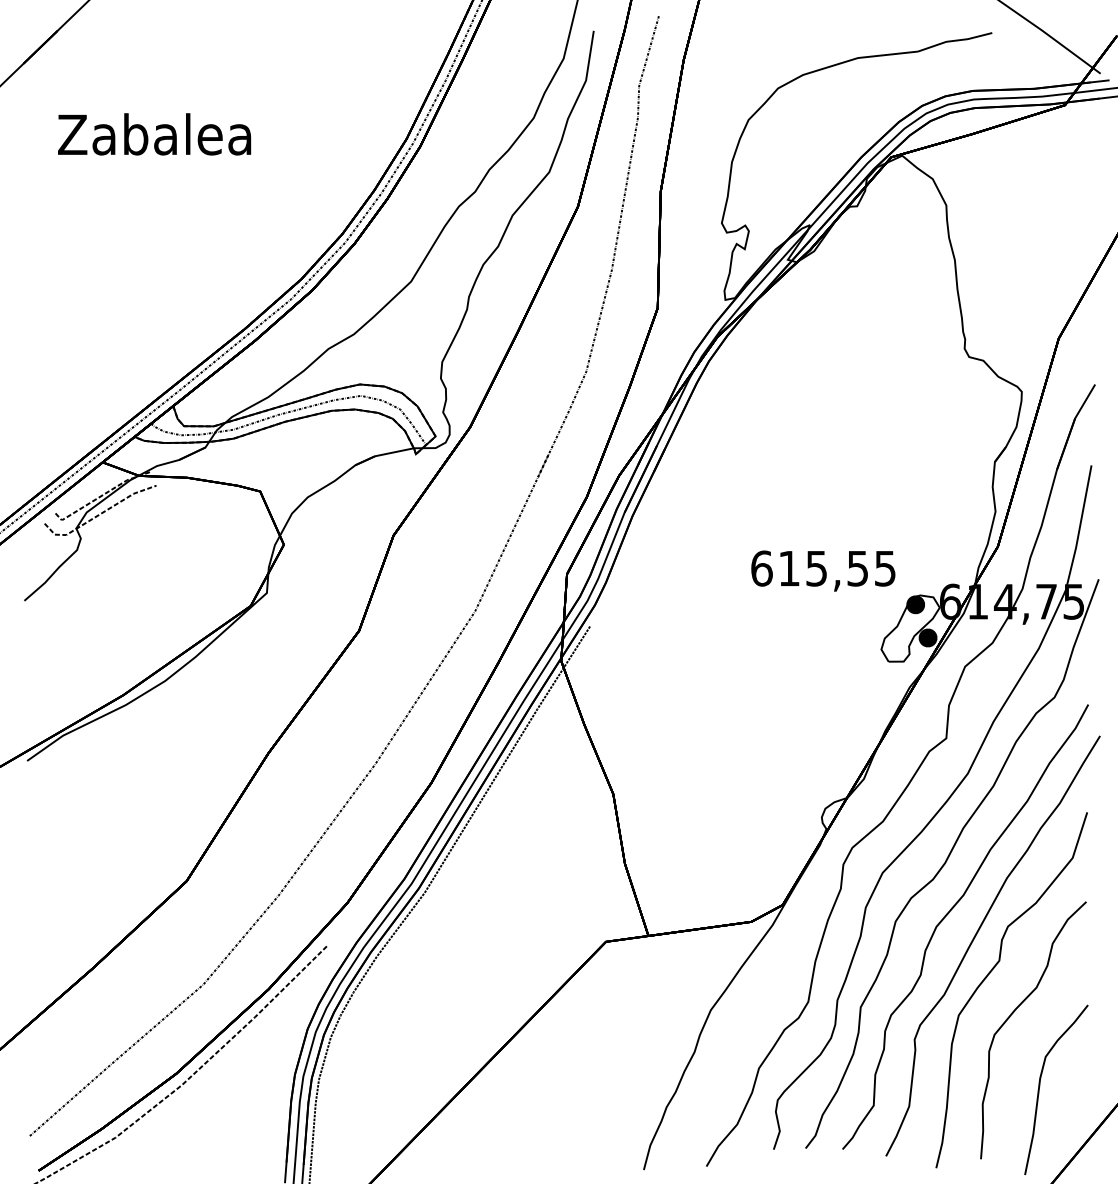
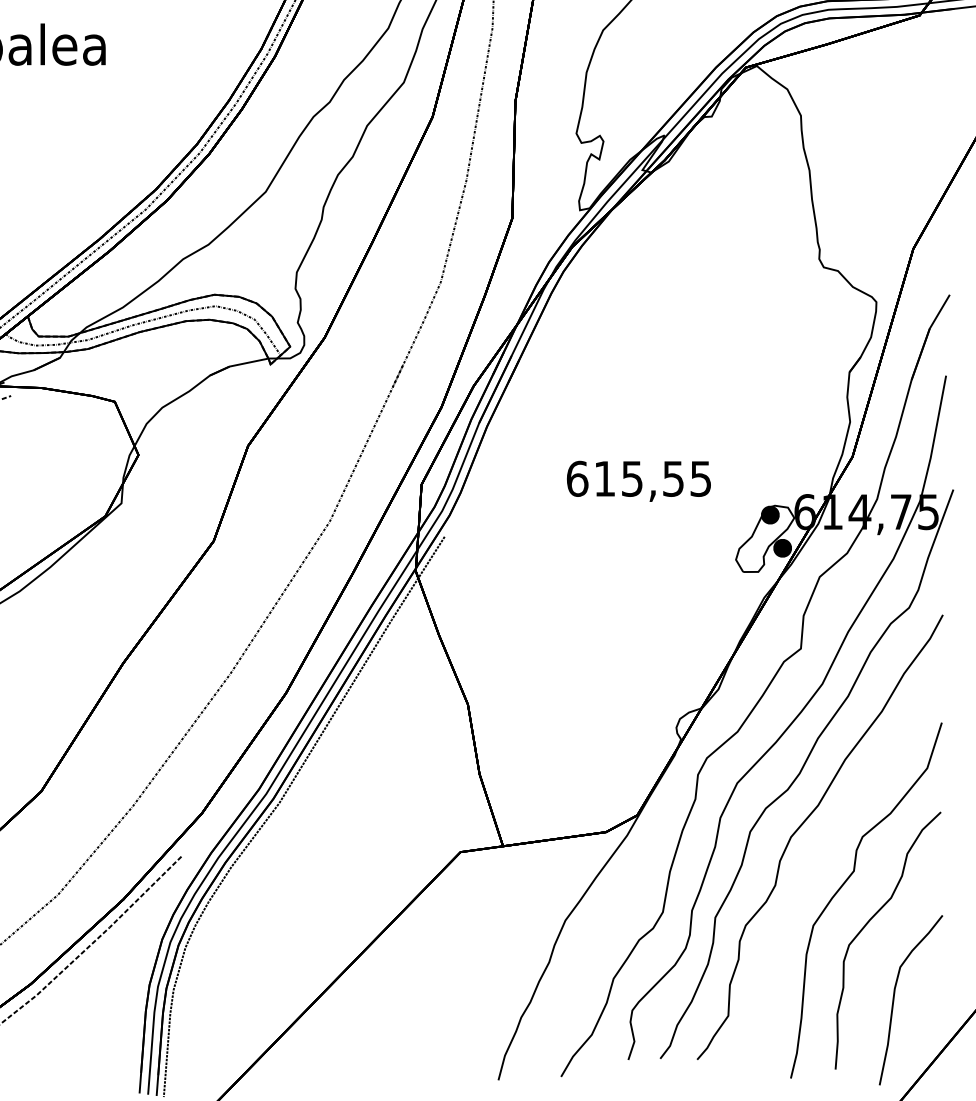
text: (823, 570) -> (639, 480), moved
curve: (976, 936) -> (831, 846), removed

